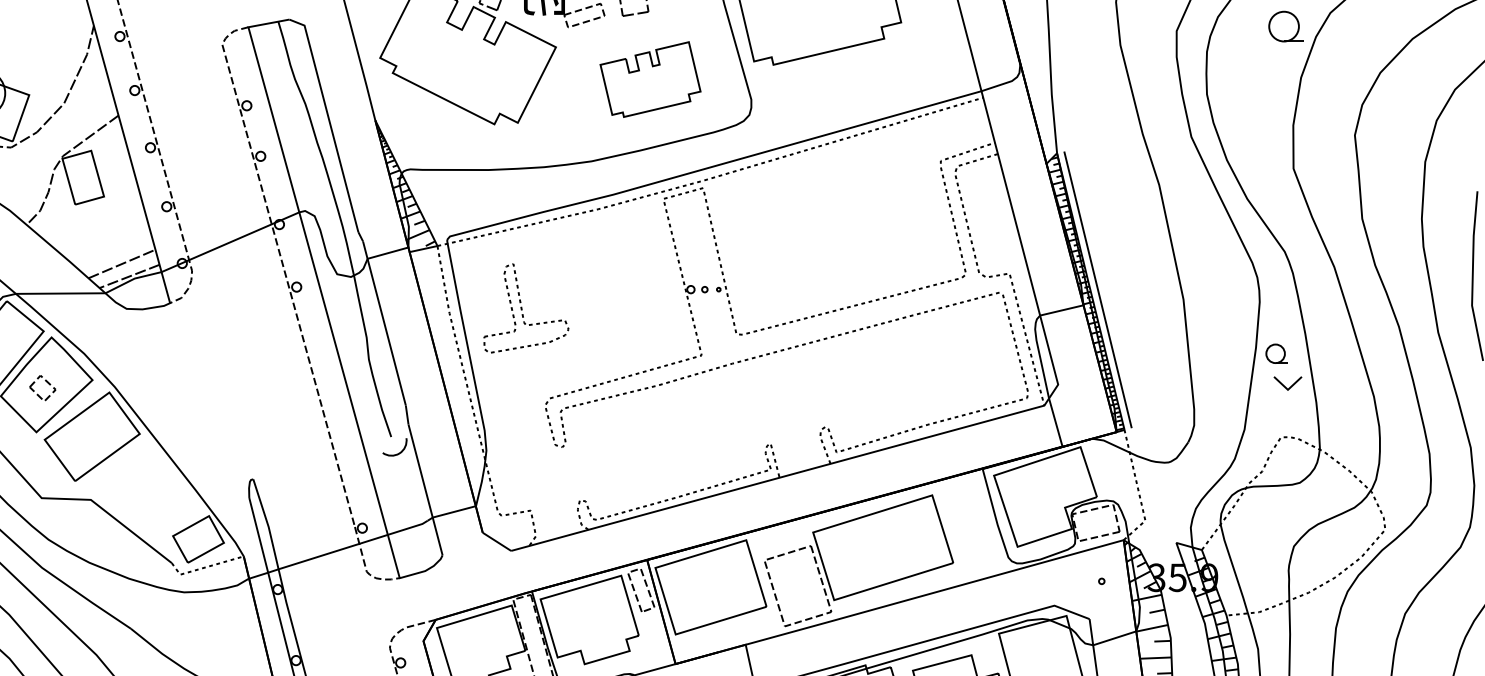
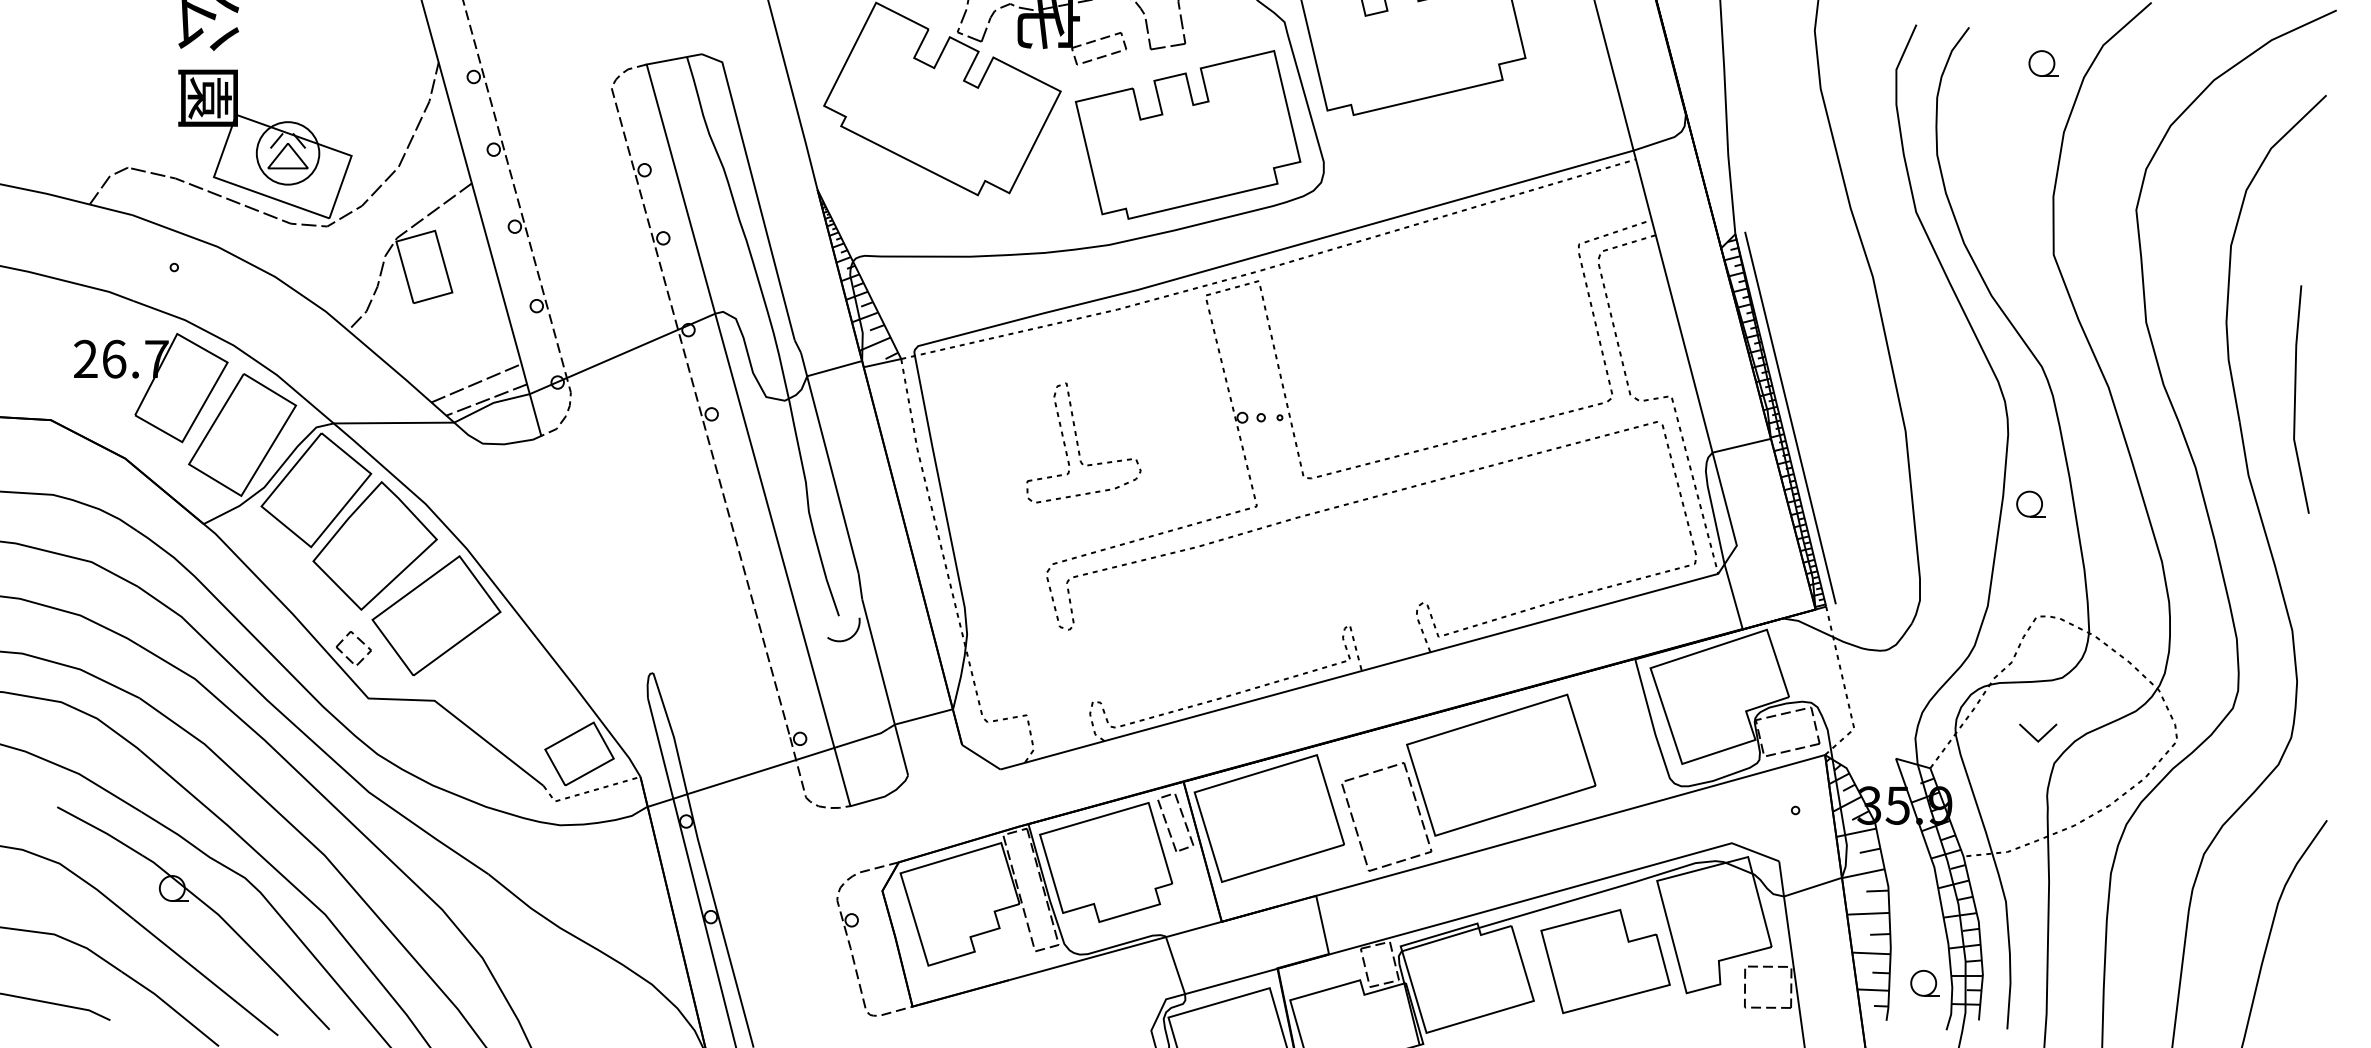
part: (1285, 26) -> (2043, 63), size x0.62
part: (650, 79) -> (1187, 134), size x1.67
part: (526, 308) -> (1083, 442), moved
part: (47, 383) -> (360, 641), moved
part: (1288, 383) -> (2038, 732), moved

